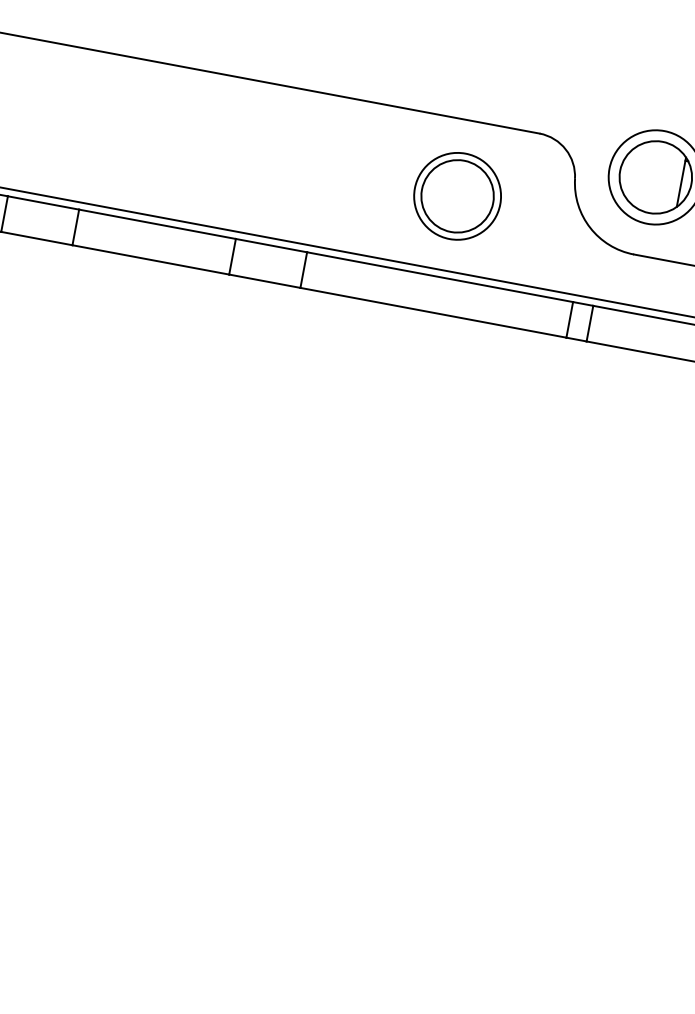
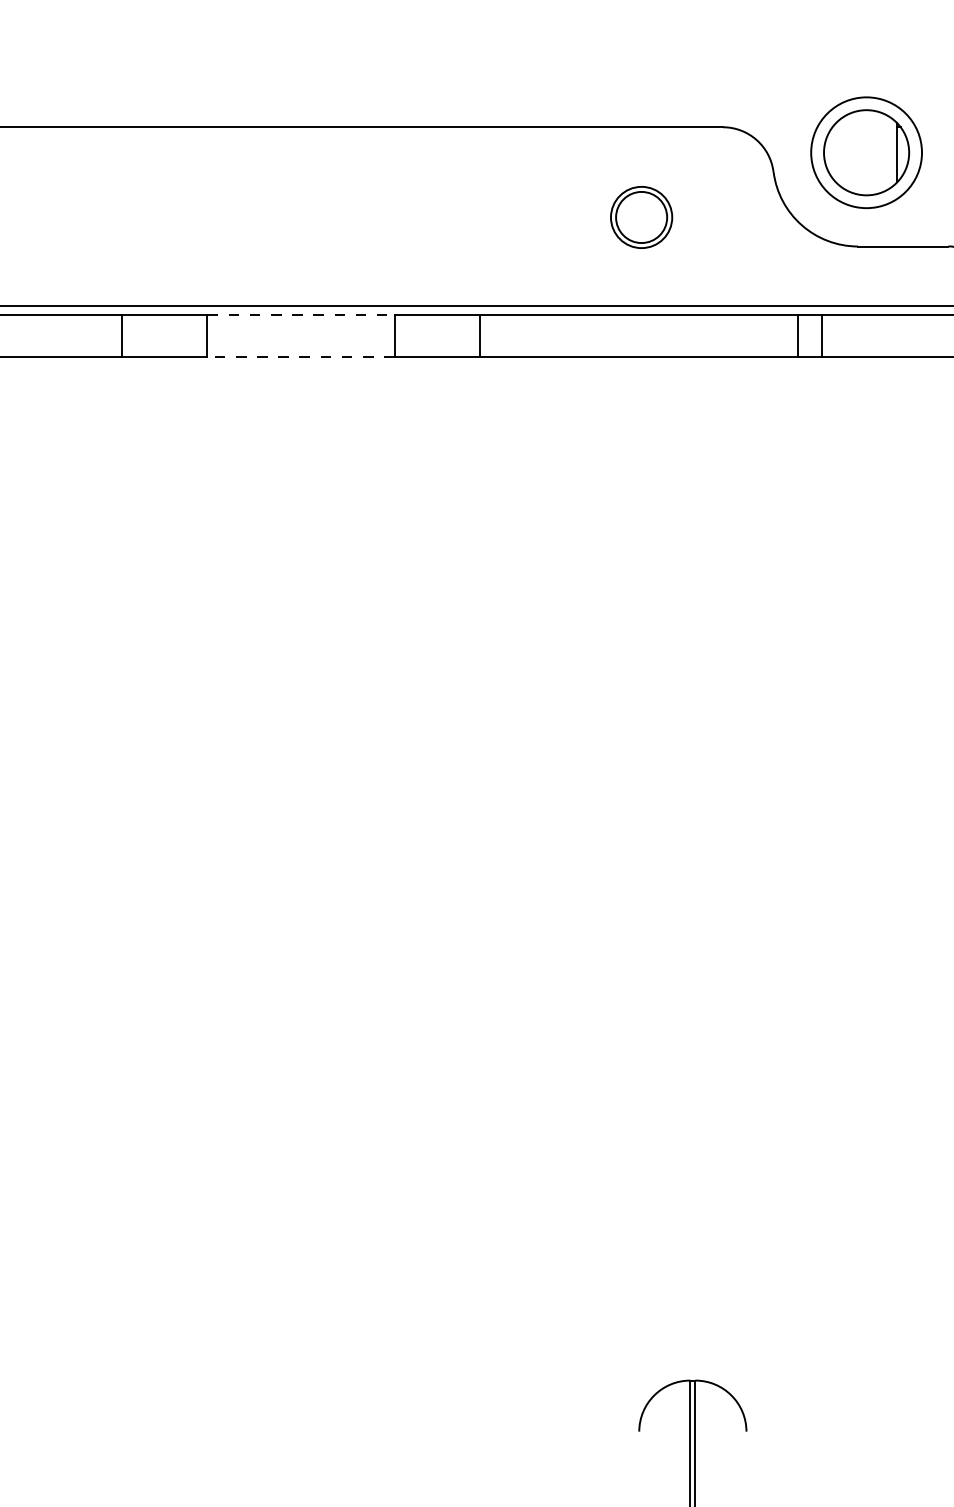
part: (457, 196) -> (641, 217), size x0.6
line: (157, 224) -> (301, 314), solid -> dashed
line: (151, 260) -> (301, 357), solid -> dashed

